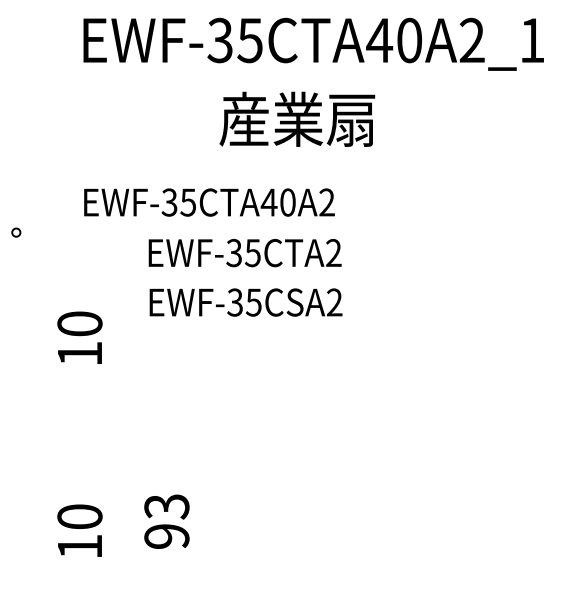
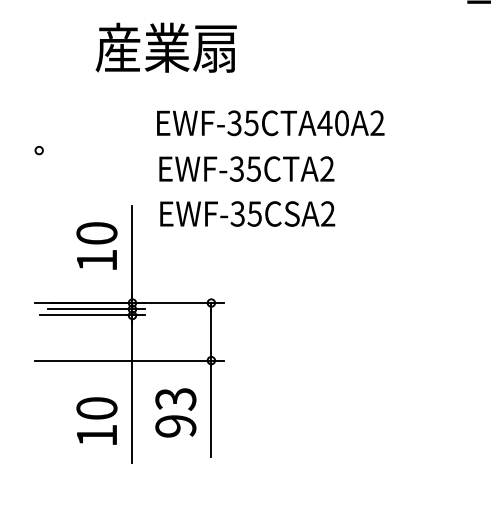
text: (297, 118) -> (166, 47), moved
text: (209, 202) -> (270, 123), moved
part: (115, 434) -> (129, 333), added

